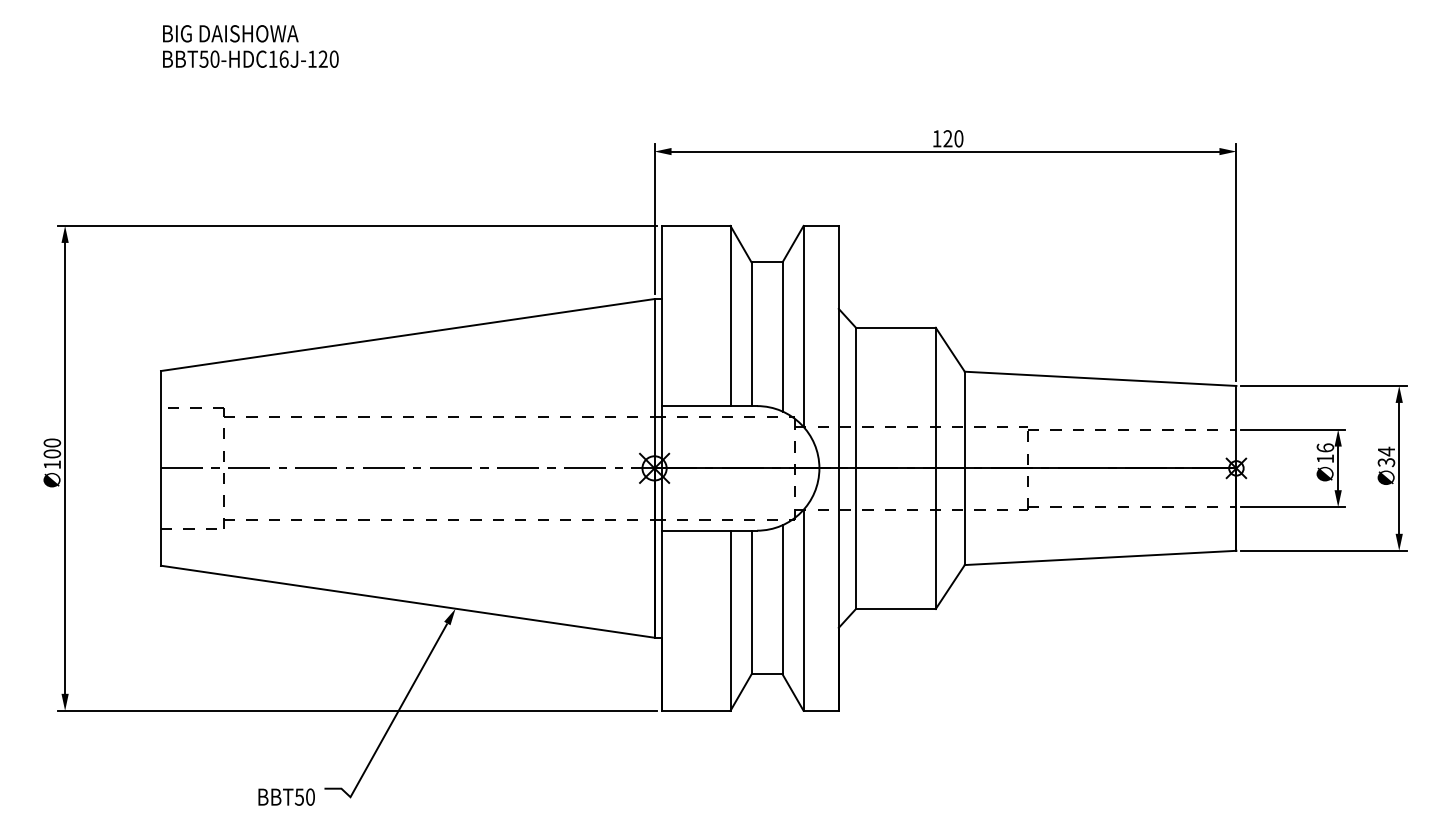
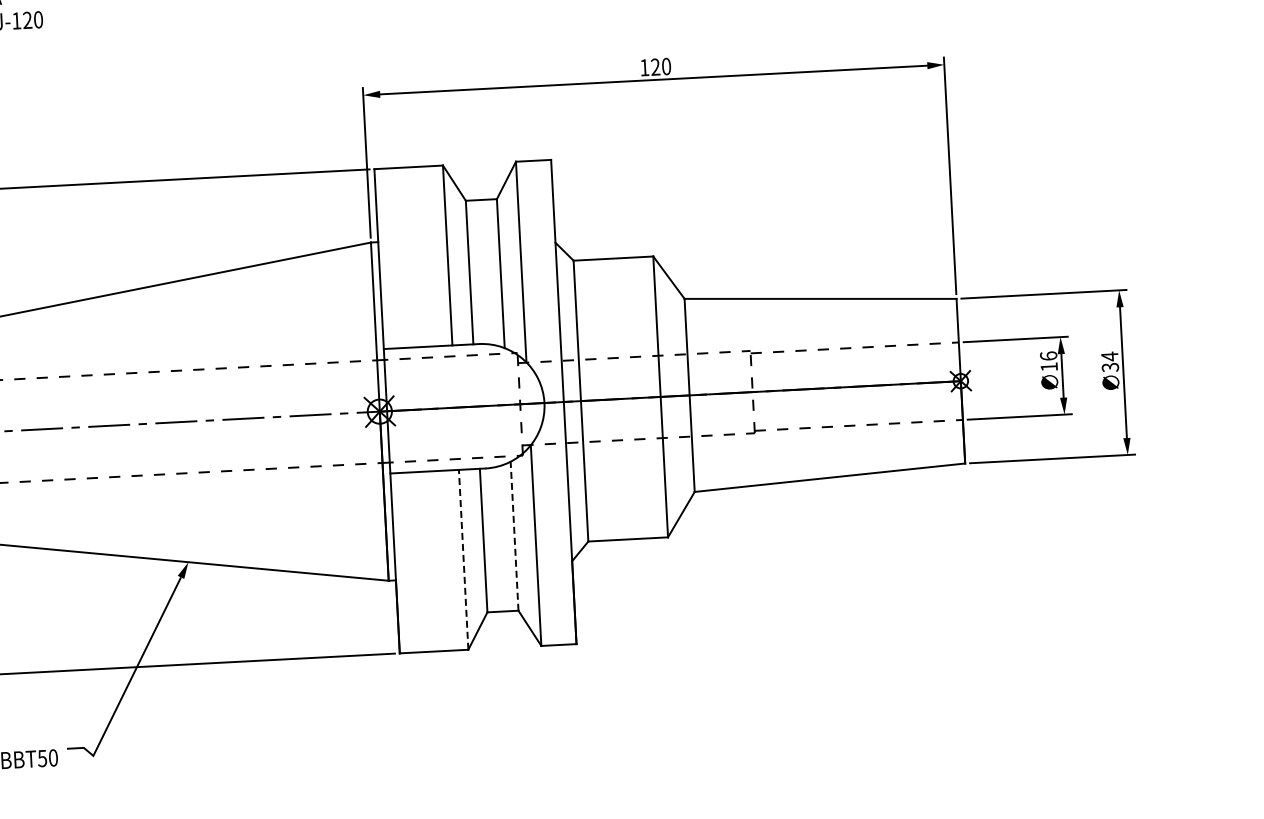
line: (782, 599) -> (514, 535), solid -> dashed
line: (730, 620) -> (463, 559), solid -> dashed

